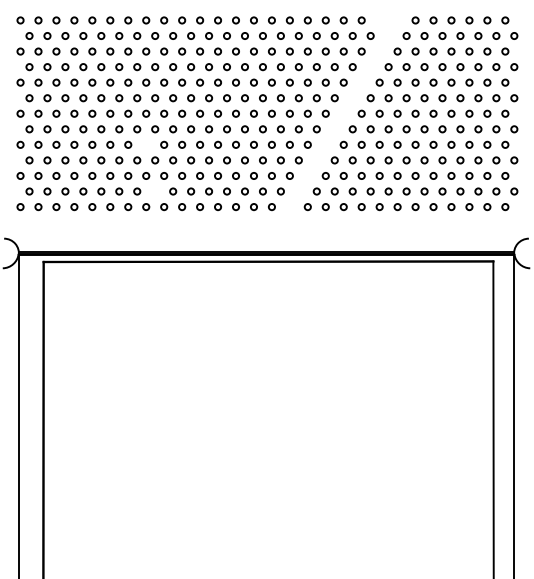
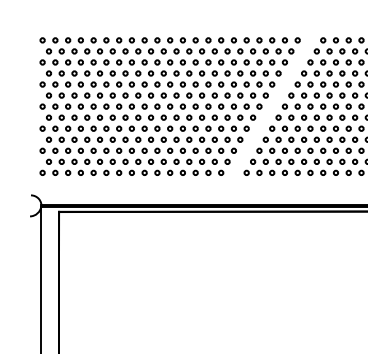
circle: (379, 20) -> (297, 40), added
circle: (146, 144) -> (132, 128), added
circle: (155, 191) -> (138, 161), added

